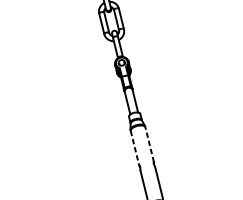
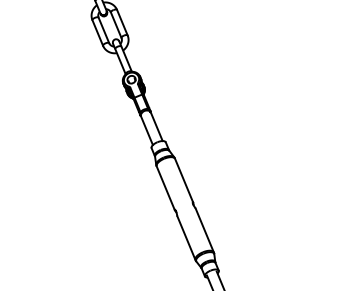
line: (149, 144) -> (184, 180), dashed -> solid
line: (134, 148) -> (165, 188), dashed -> solid

